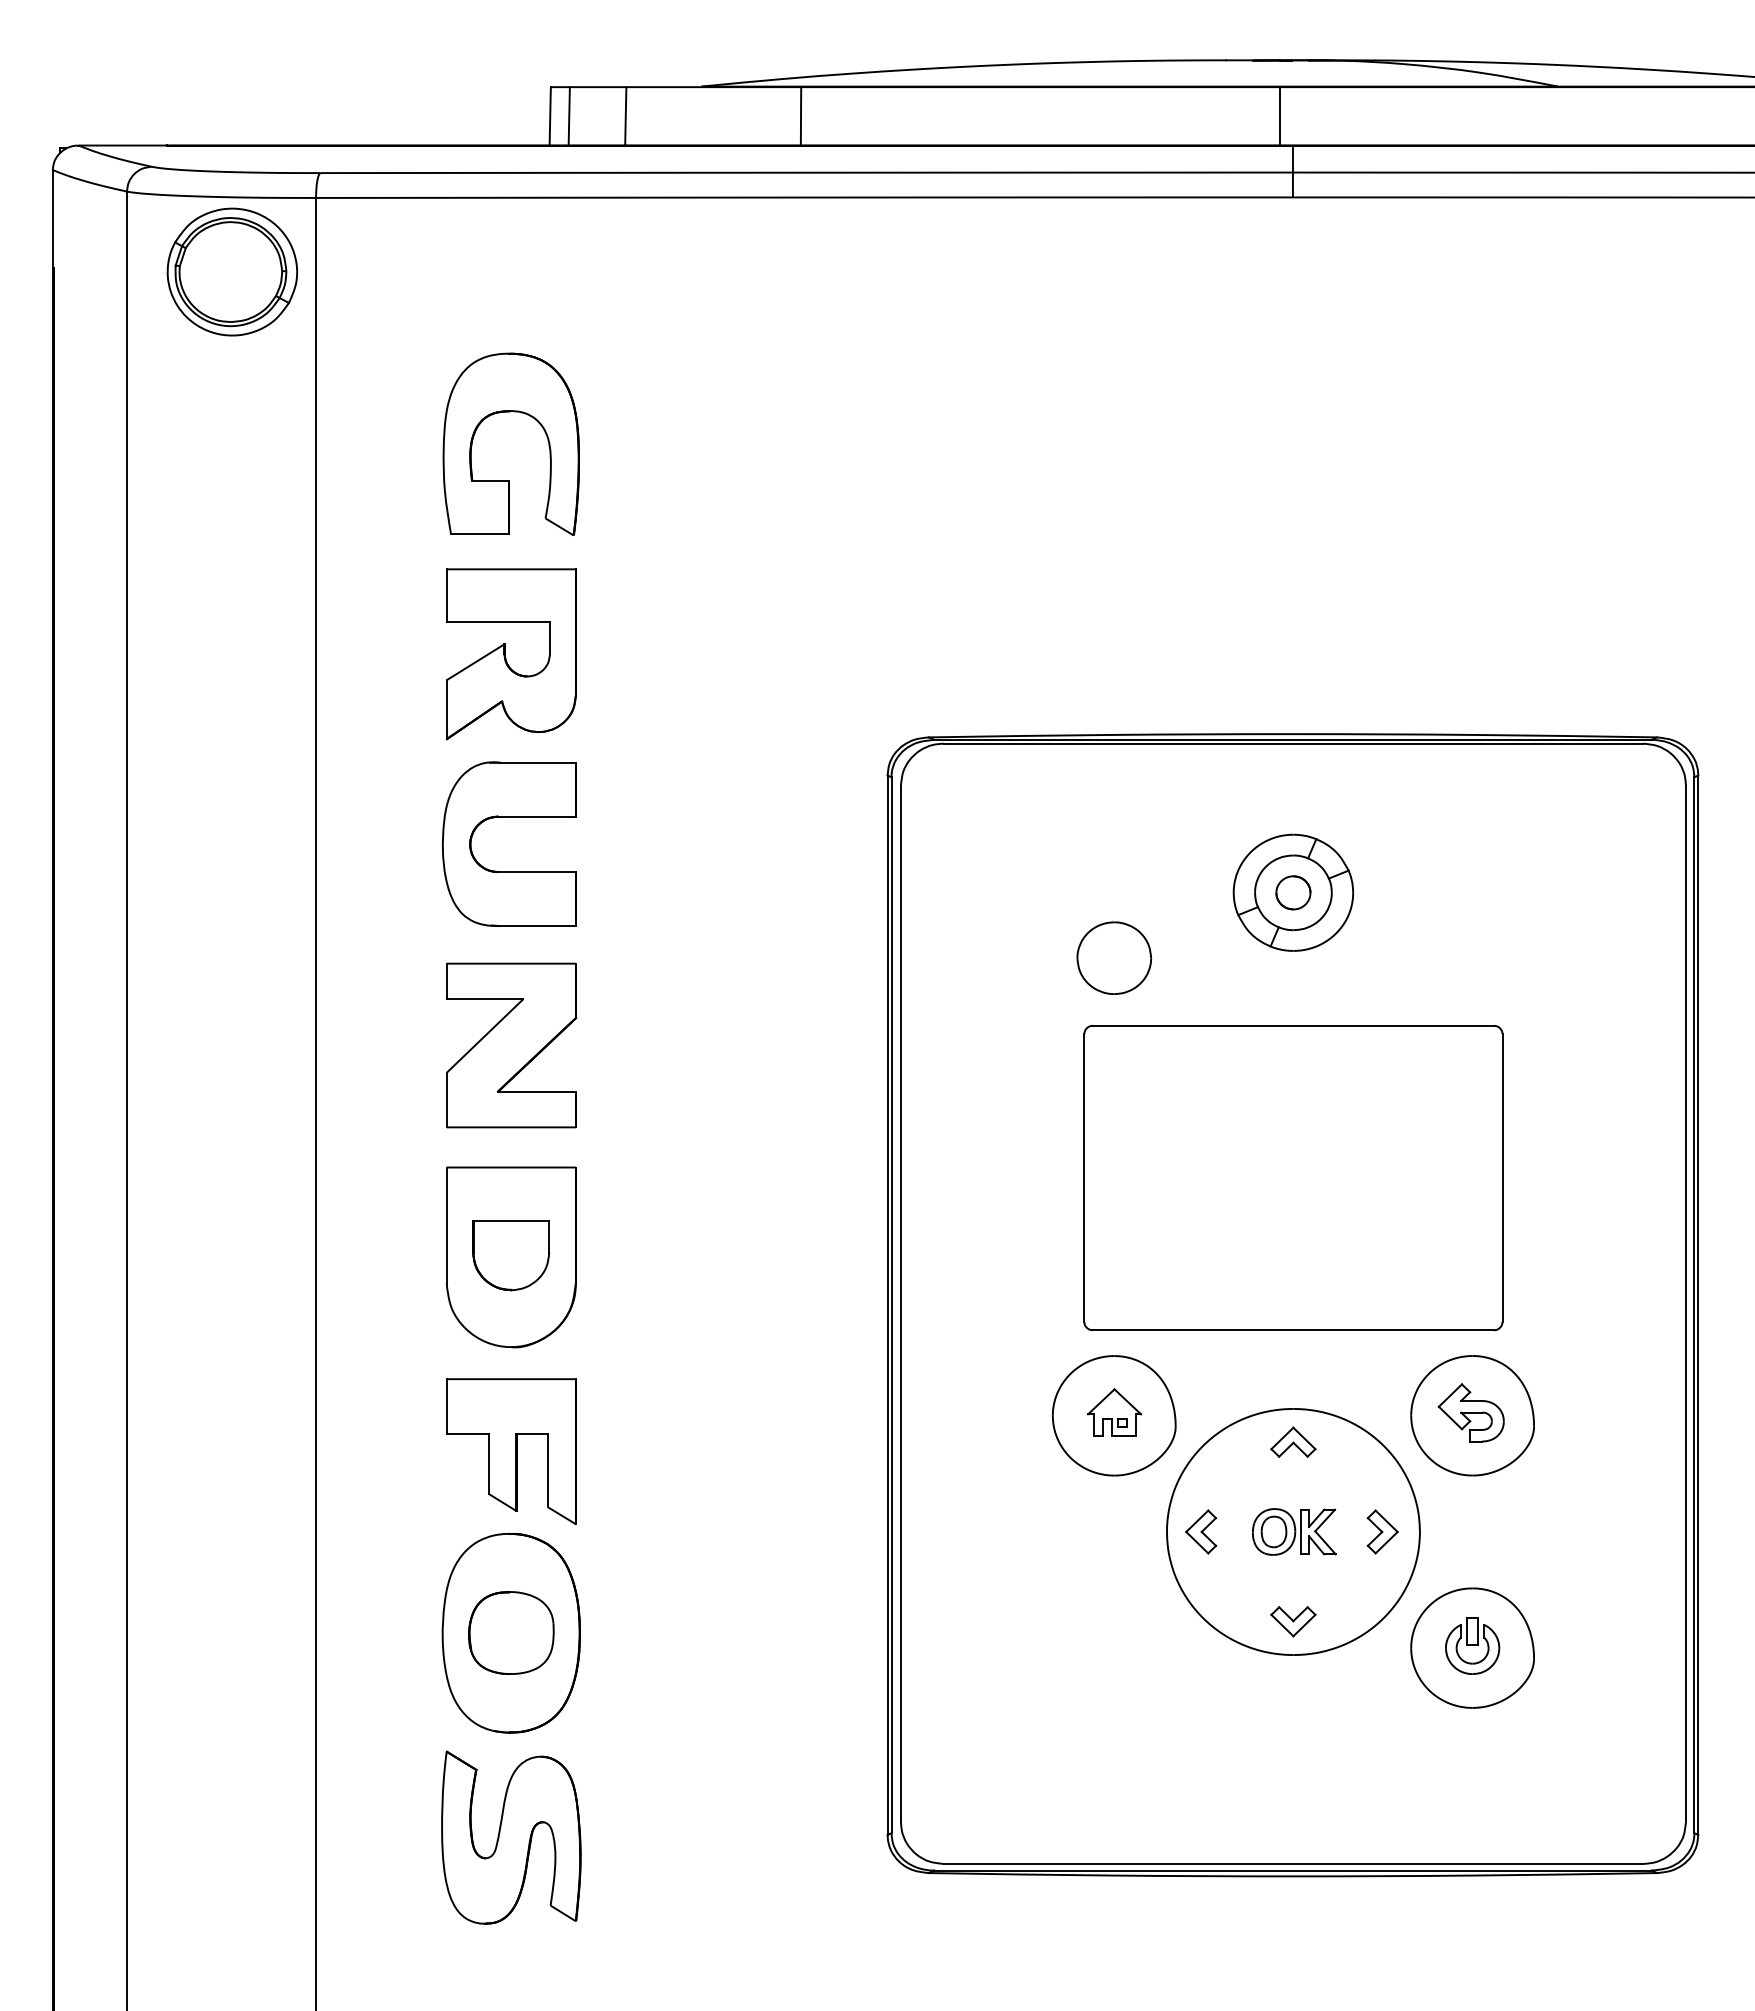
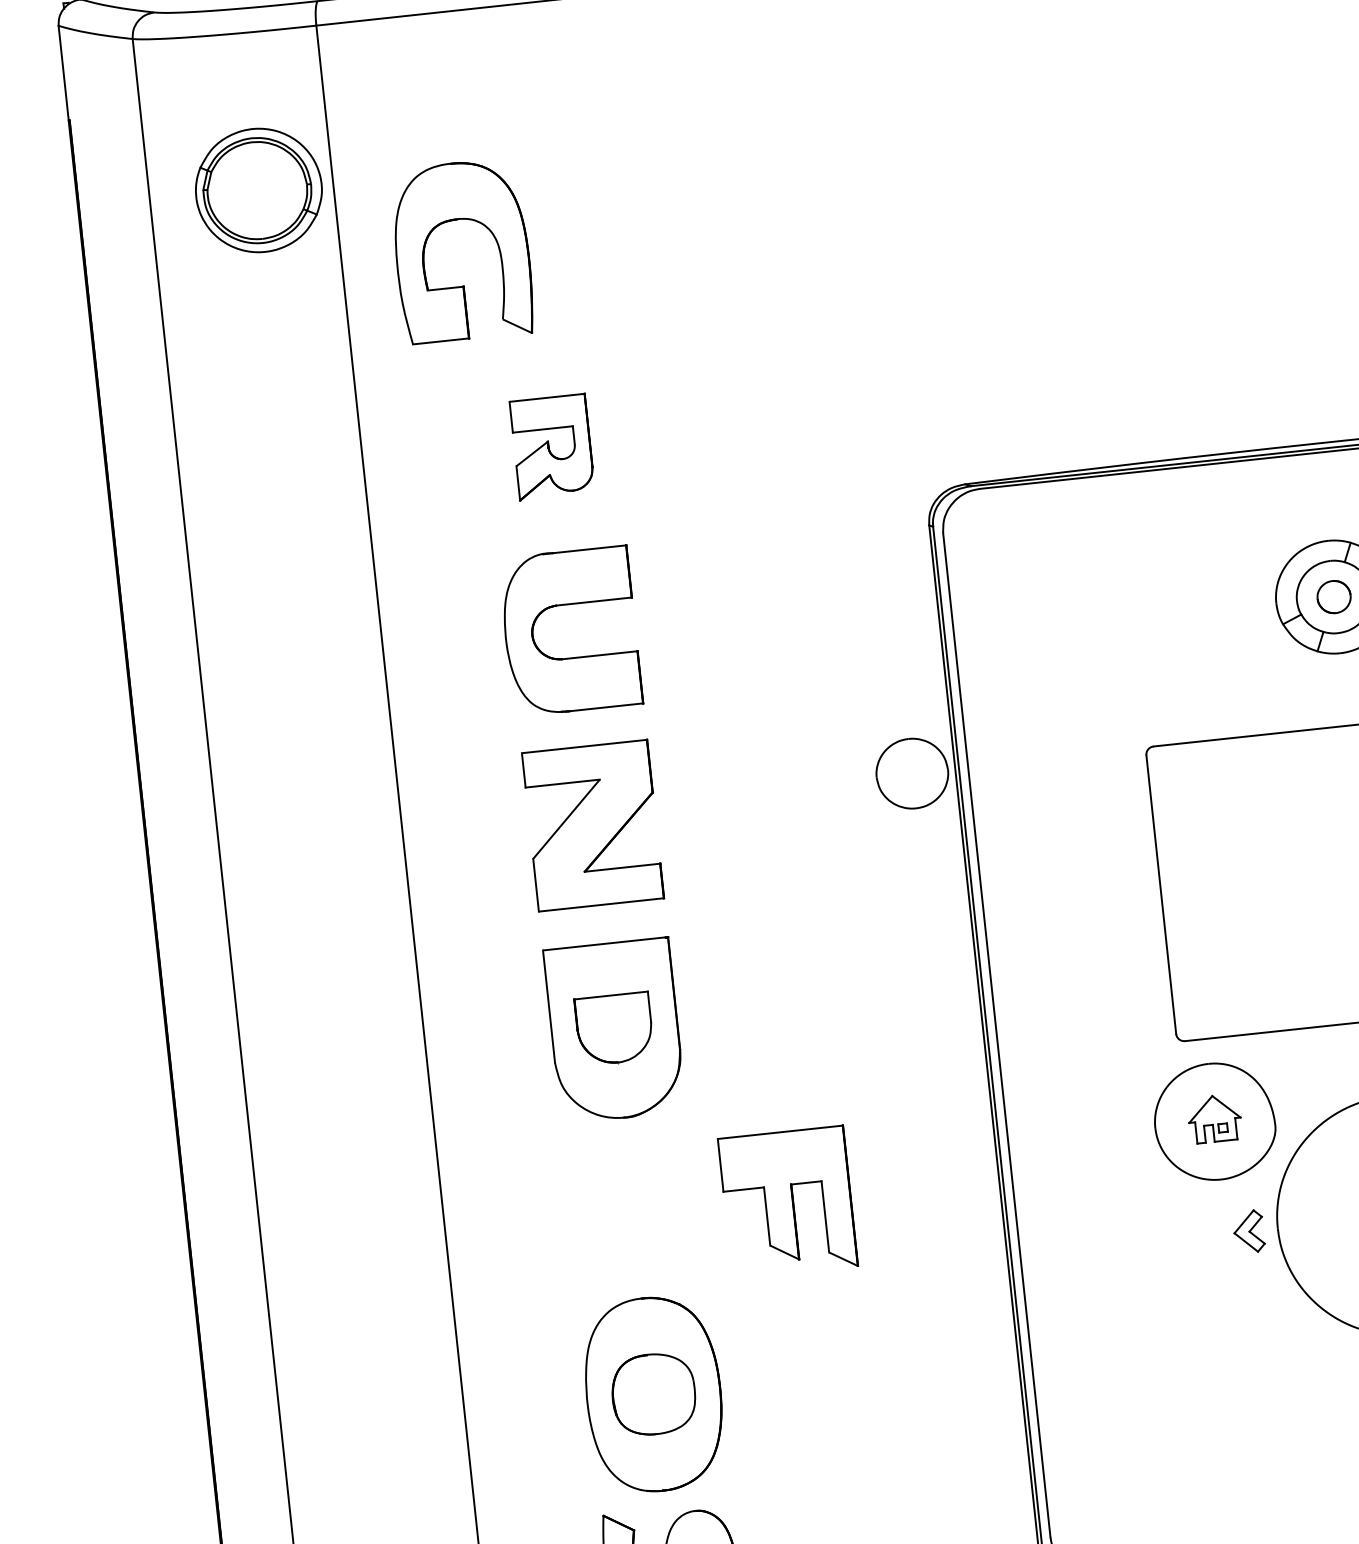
part: (232, 271) -> (258, 189), moved
part: (510, 412) -> (457, 220), moved
part: (510, 654) -> (551, 447), size x0.6
part: (1114, 957) -> (912, 772), moved
part: (511, 1451) -> (788, 1202), moved
part: (1201, 1531) -> (1249, 1231), moved

